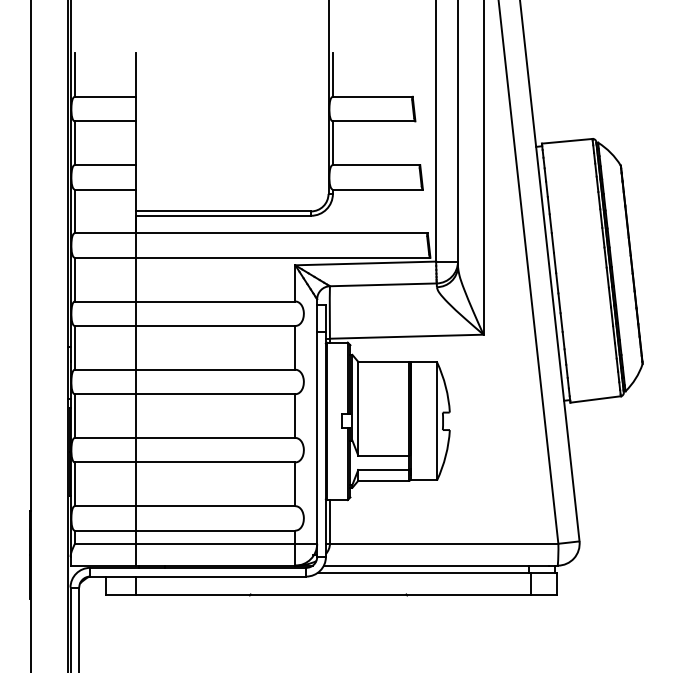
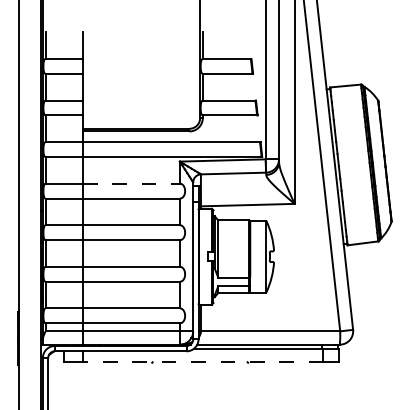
line: (215, 301) -> (131, 183), solid -> dashed
line: (332, 594) -> (202, 362), solid -> dashed

